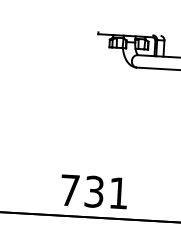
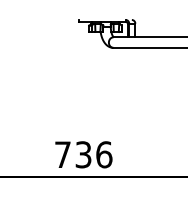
text: (119, 192) -> (104, 154), 731 -> 736

